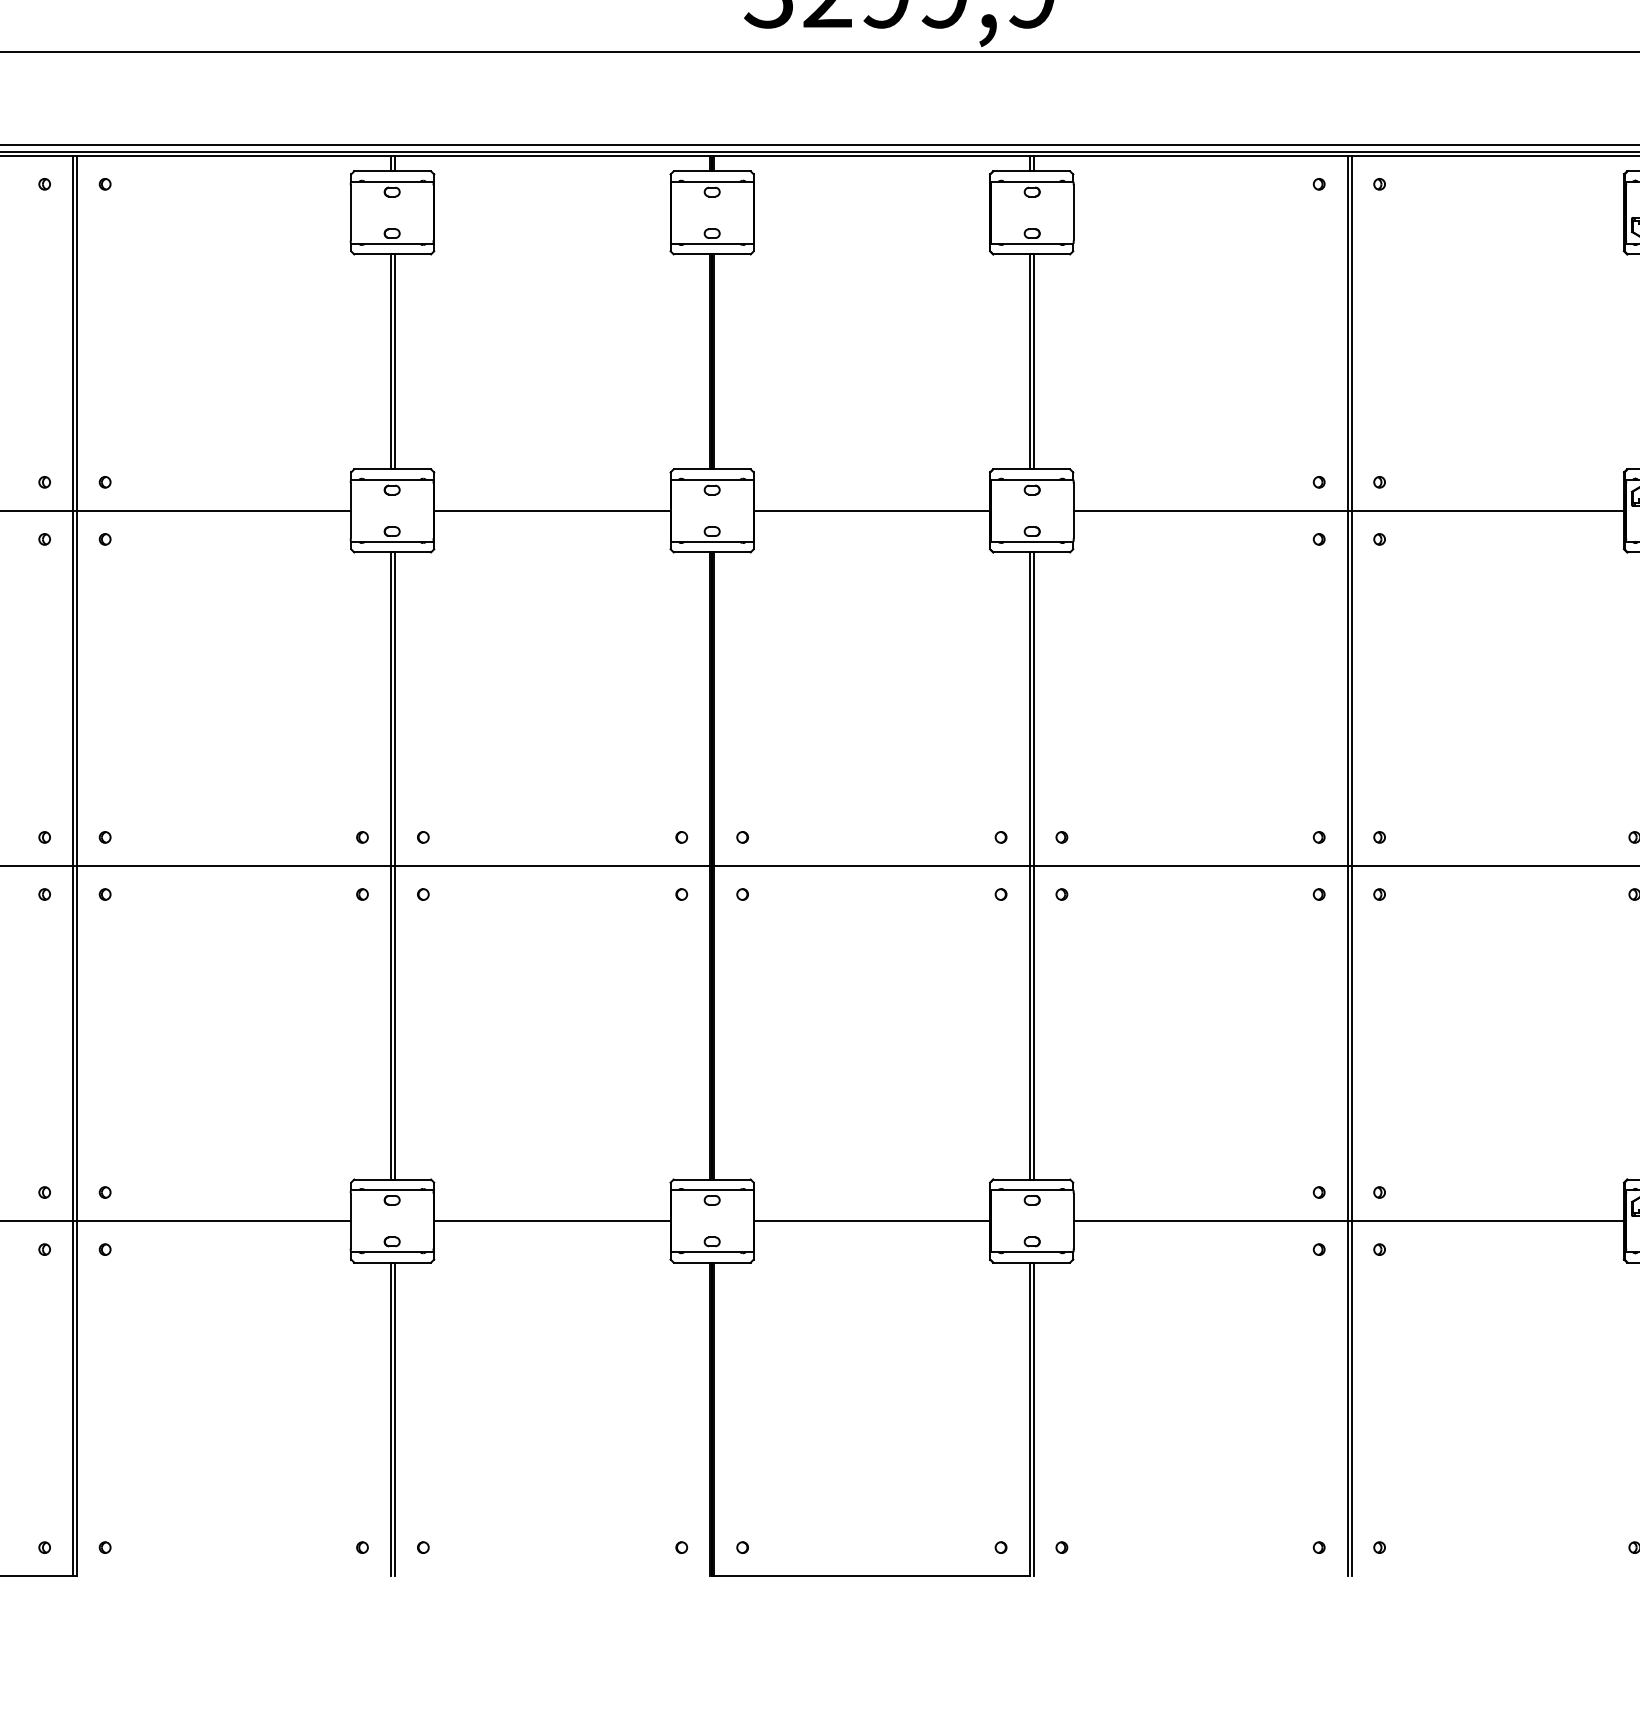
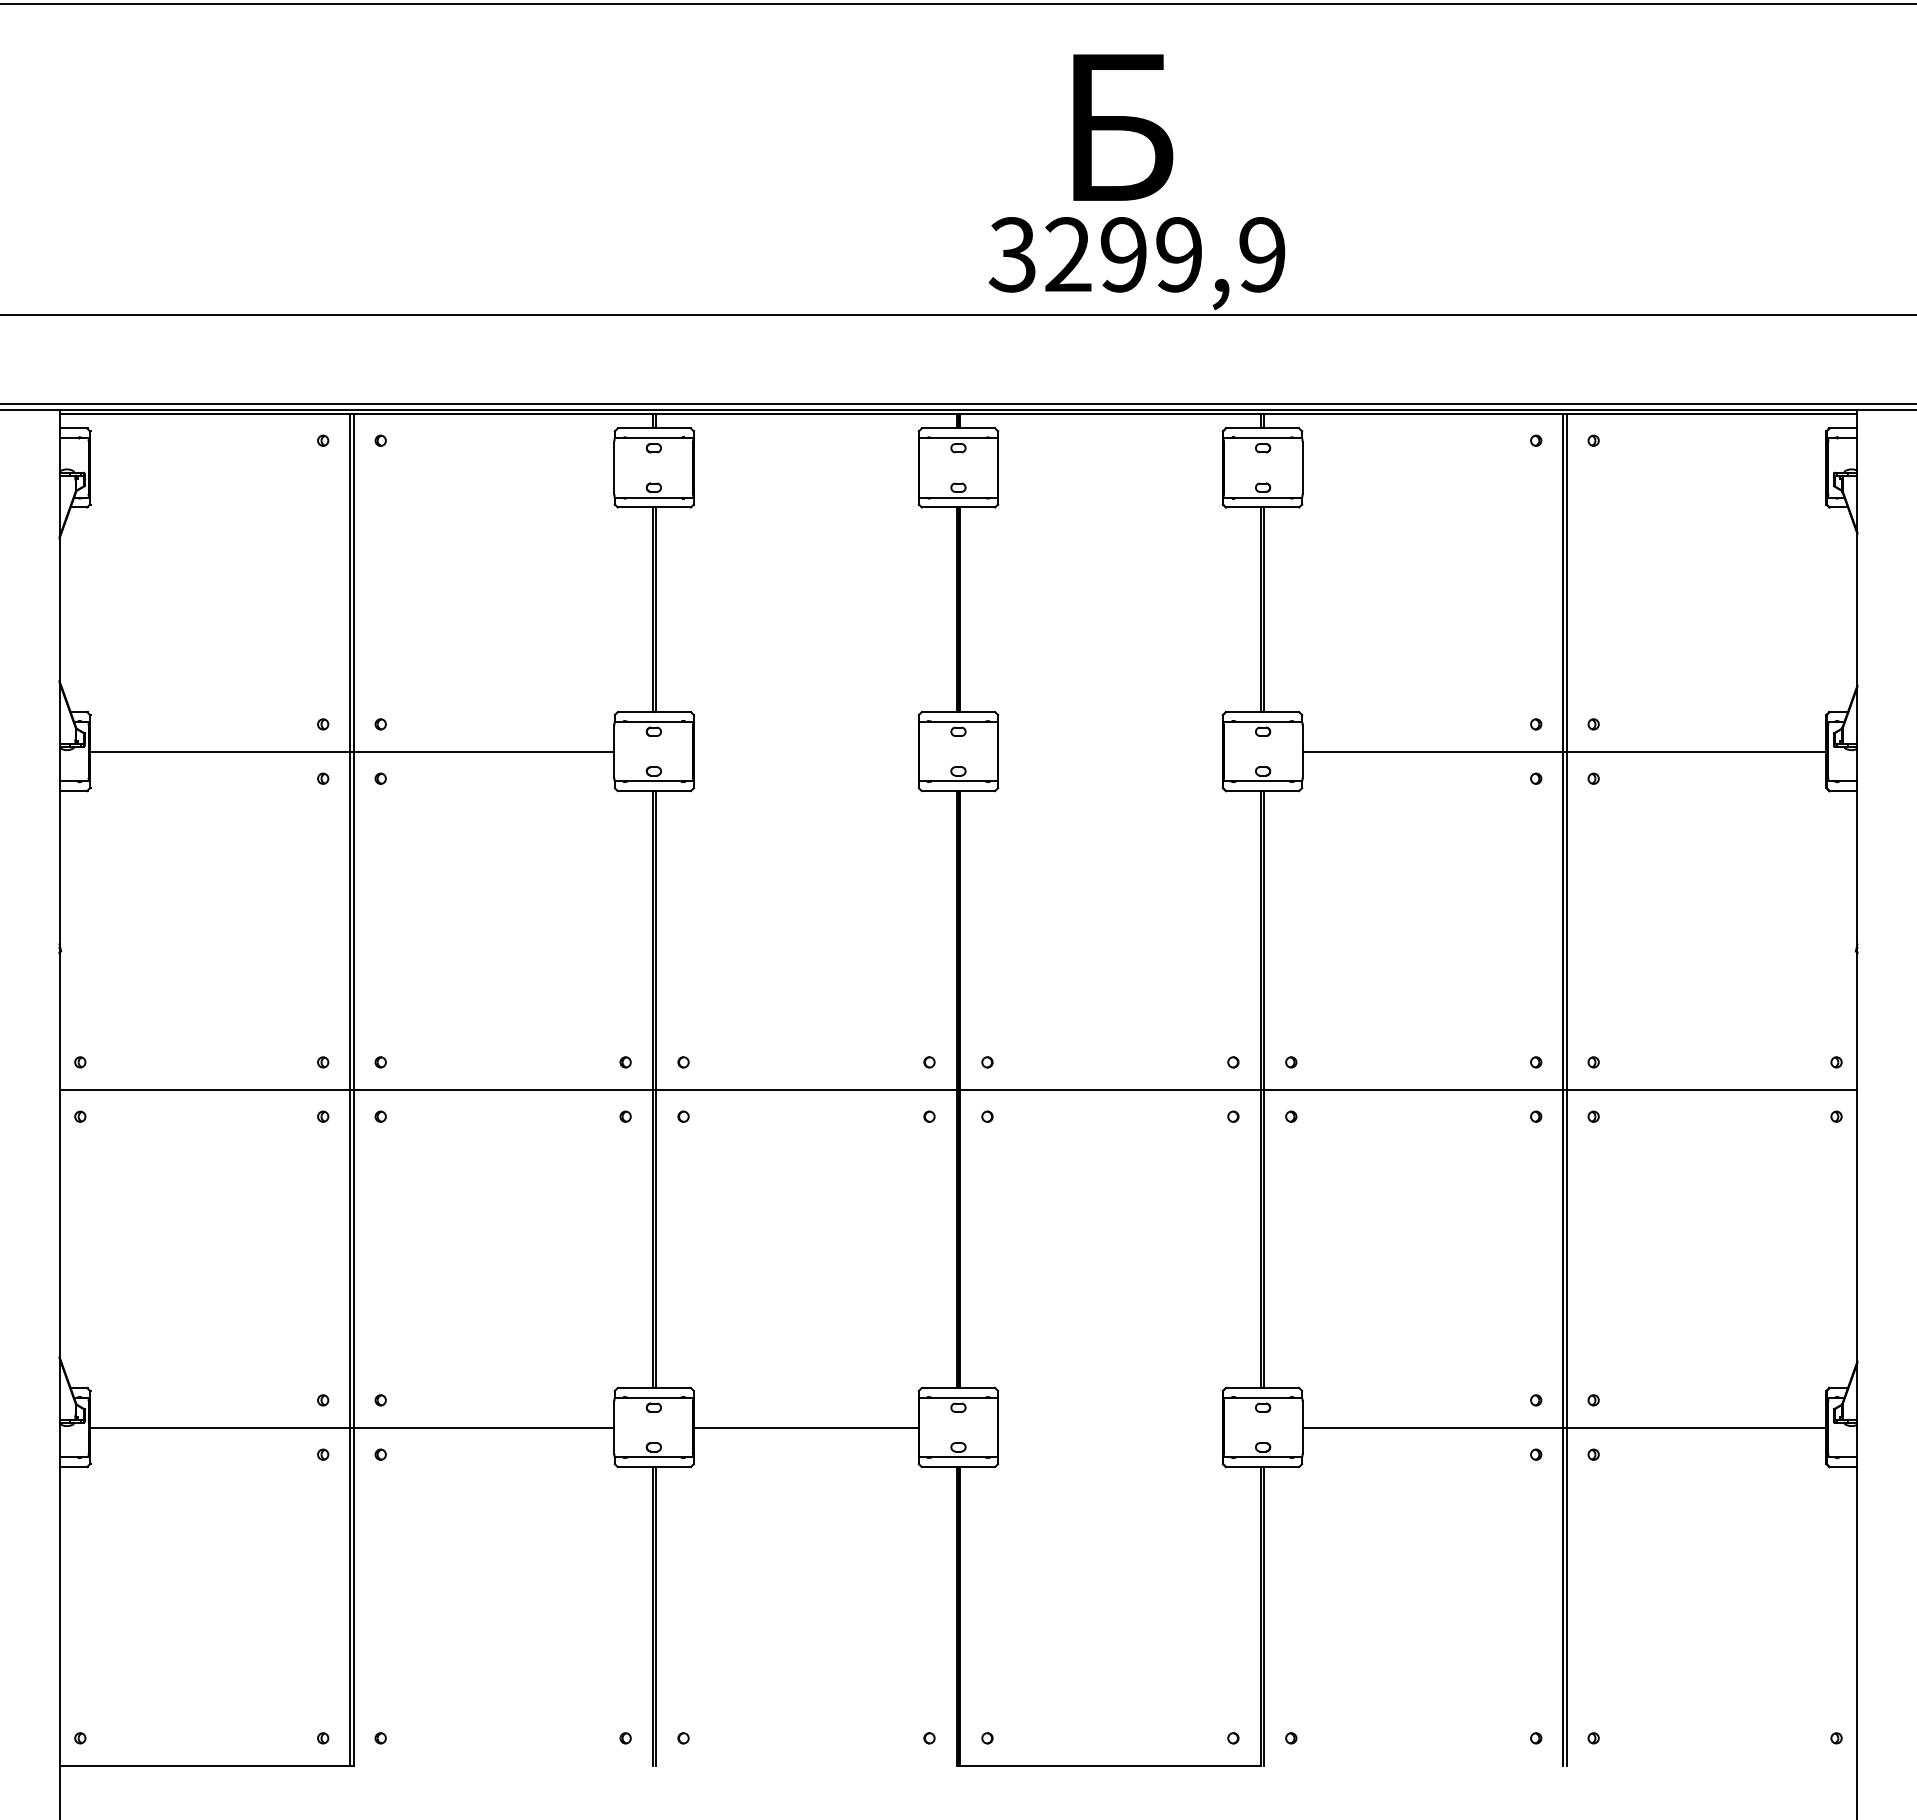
line: (552, 510) -> (806, 751), removed
line: (871, 510) -> (1110, 751), removed
line: (871, 1221) -> (1110, 1427), removed

